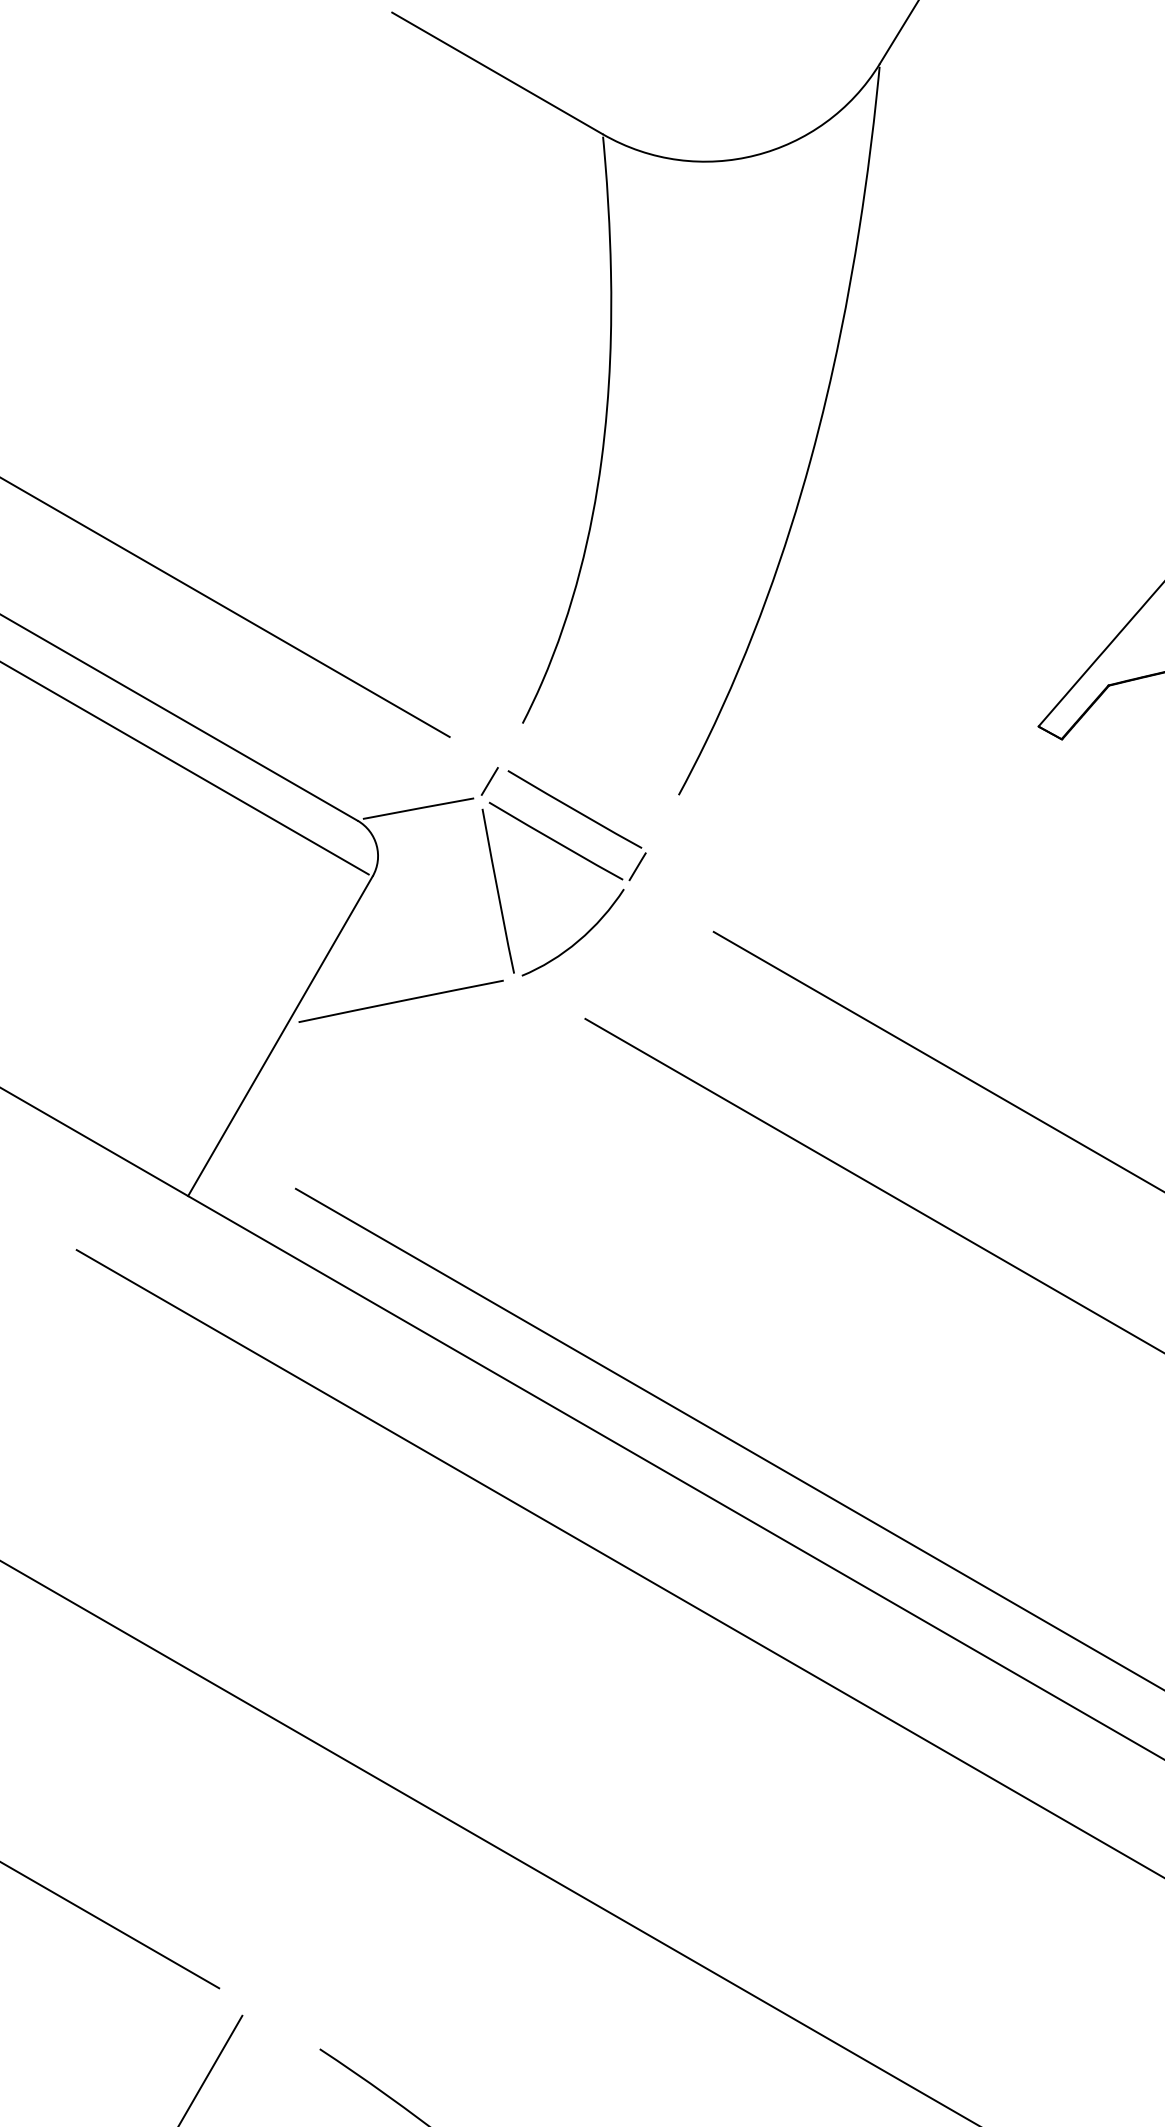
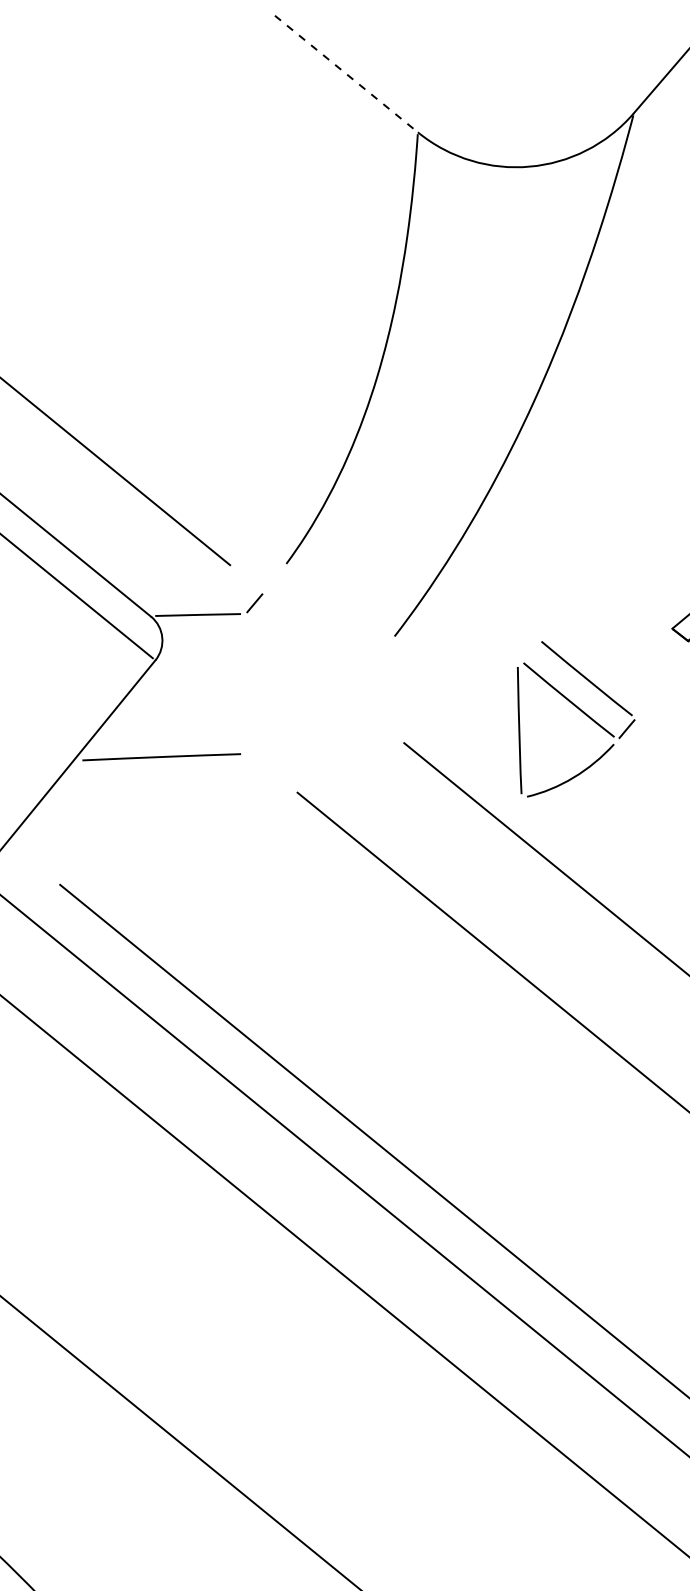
line: (497, 73) -> (346, 74), solid -> dashed
part: (577, 855) -> (583, 713), moved

